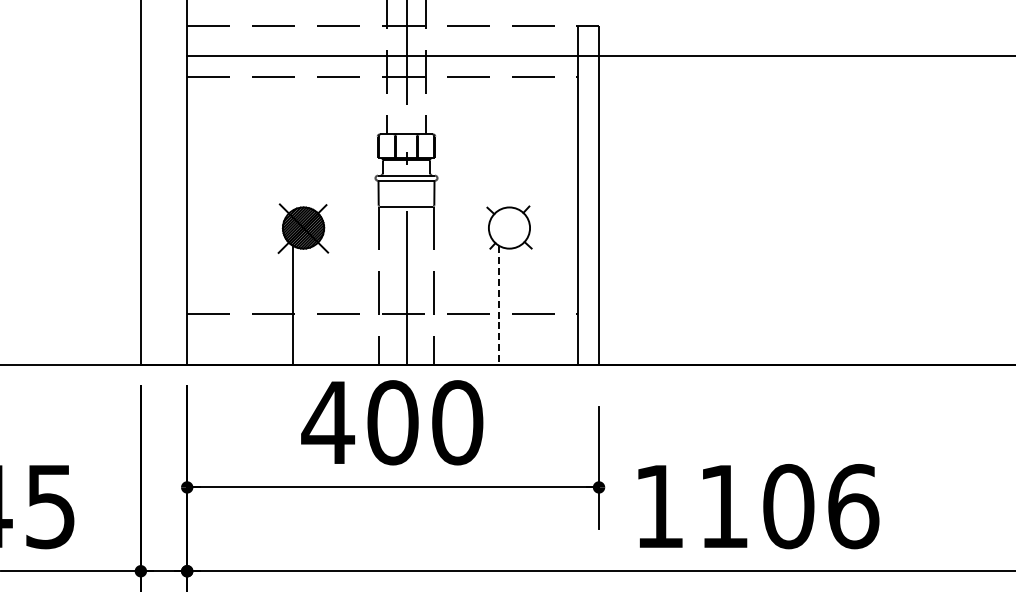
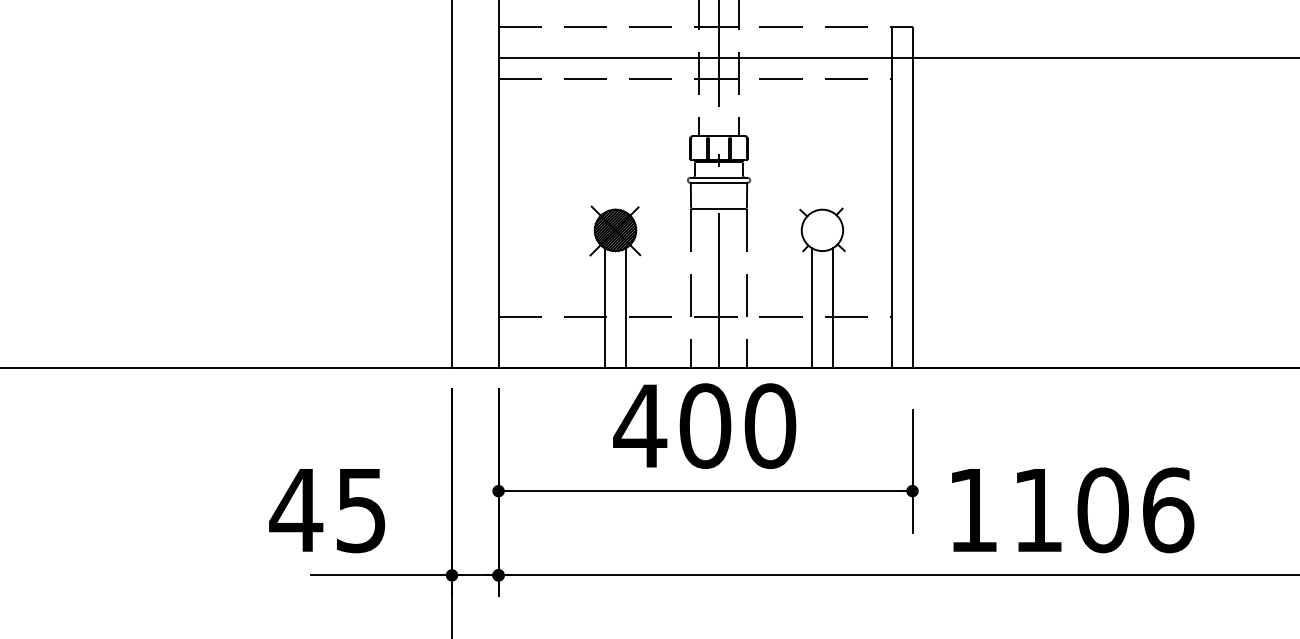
line: (313, 305) -> (625, 308), added
line: (499, 305) -> (812, 308), dashed -> solid
line: (519, 305) -> (832, 308), added

